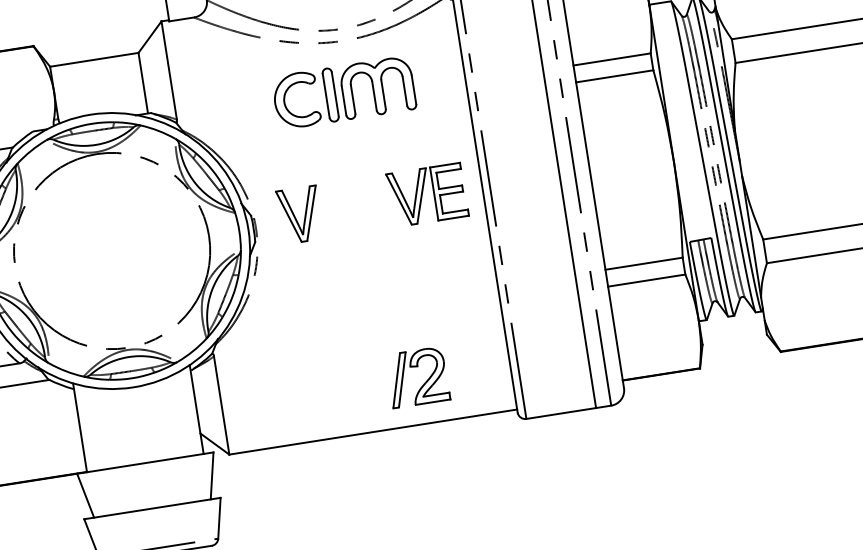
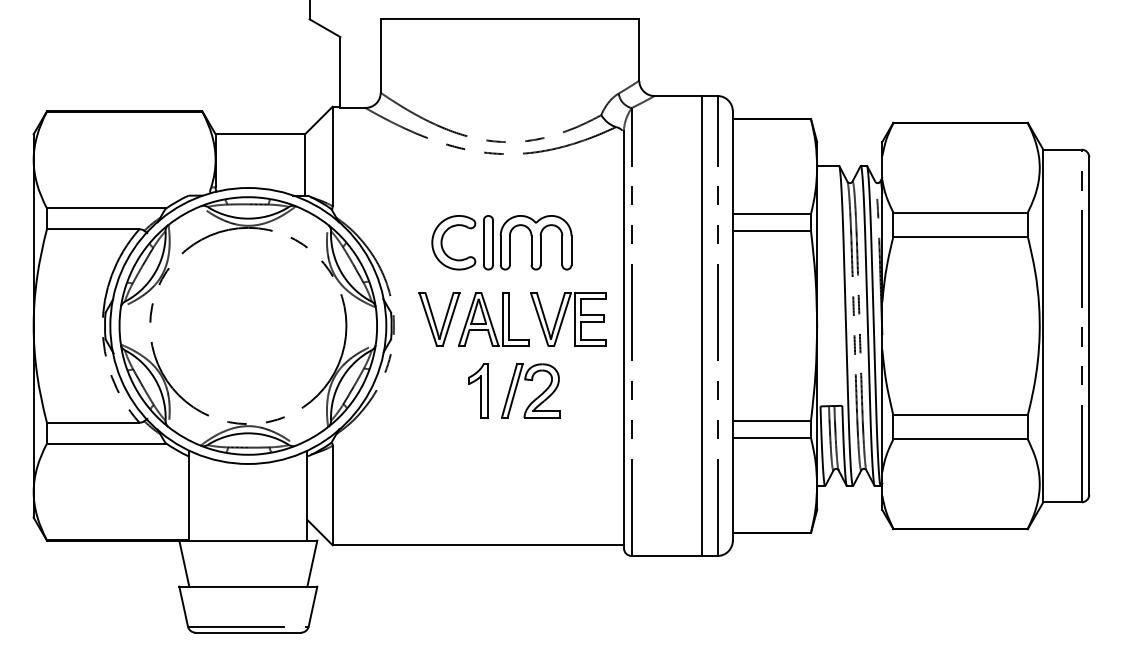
part: (343, 92) -> (501, 242), moved
part: (353, 206) -> (493, 319), added
part: (349, 279) -> (478, 390), added
part: (418, 367) -> (532, 381), moved

